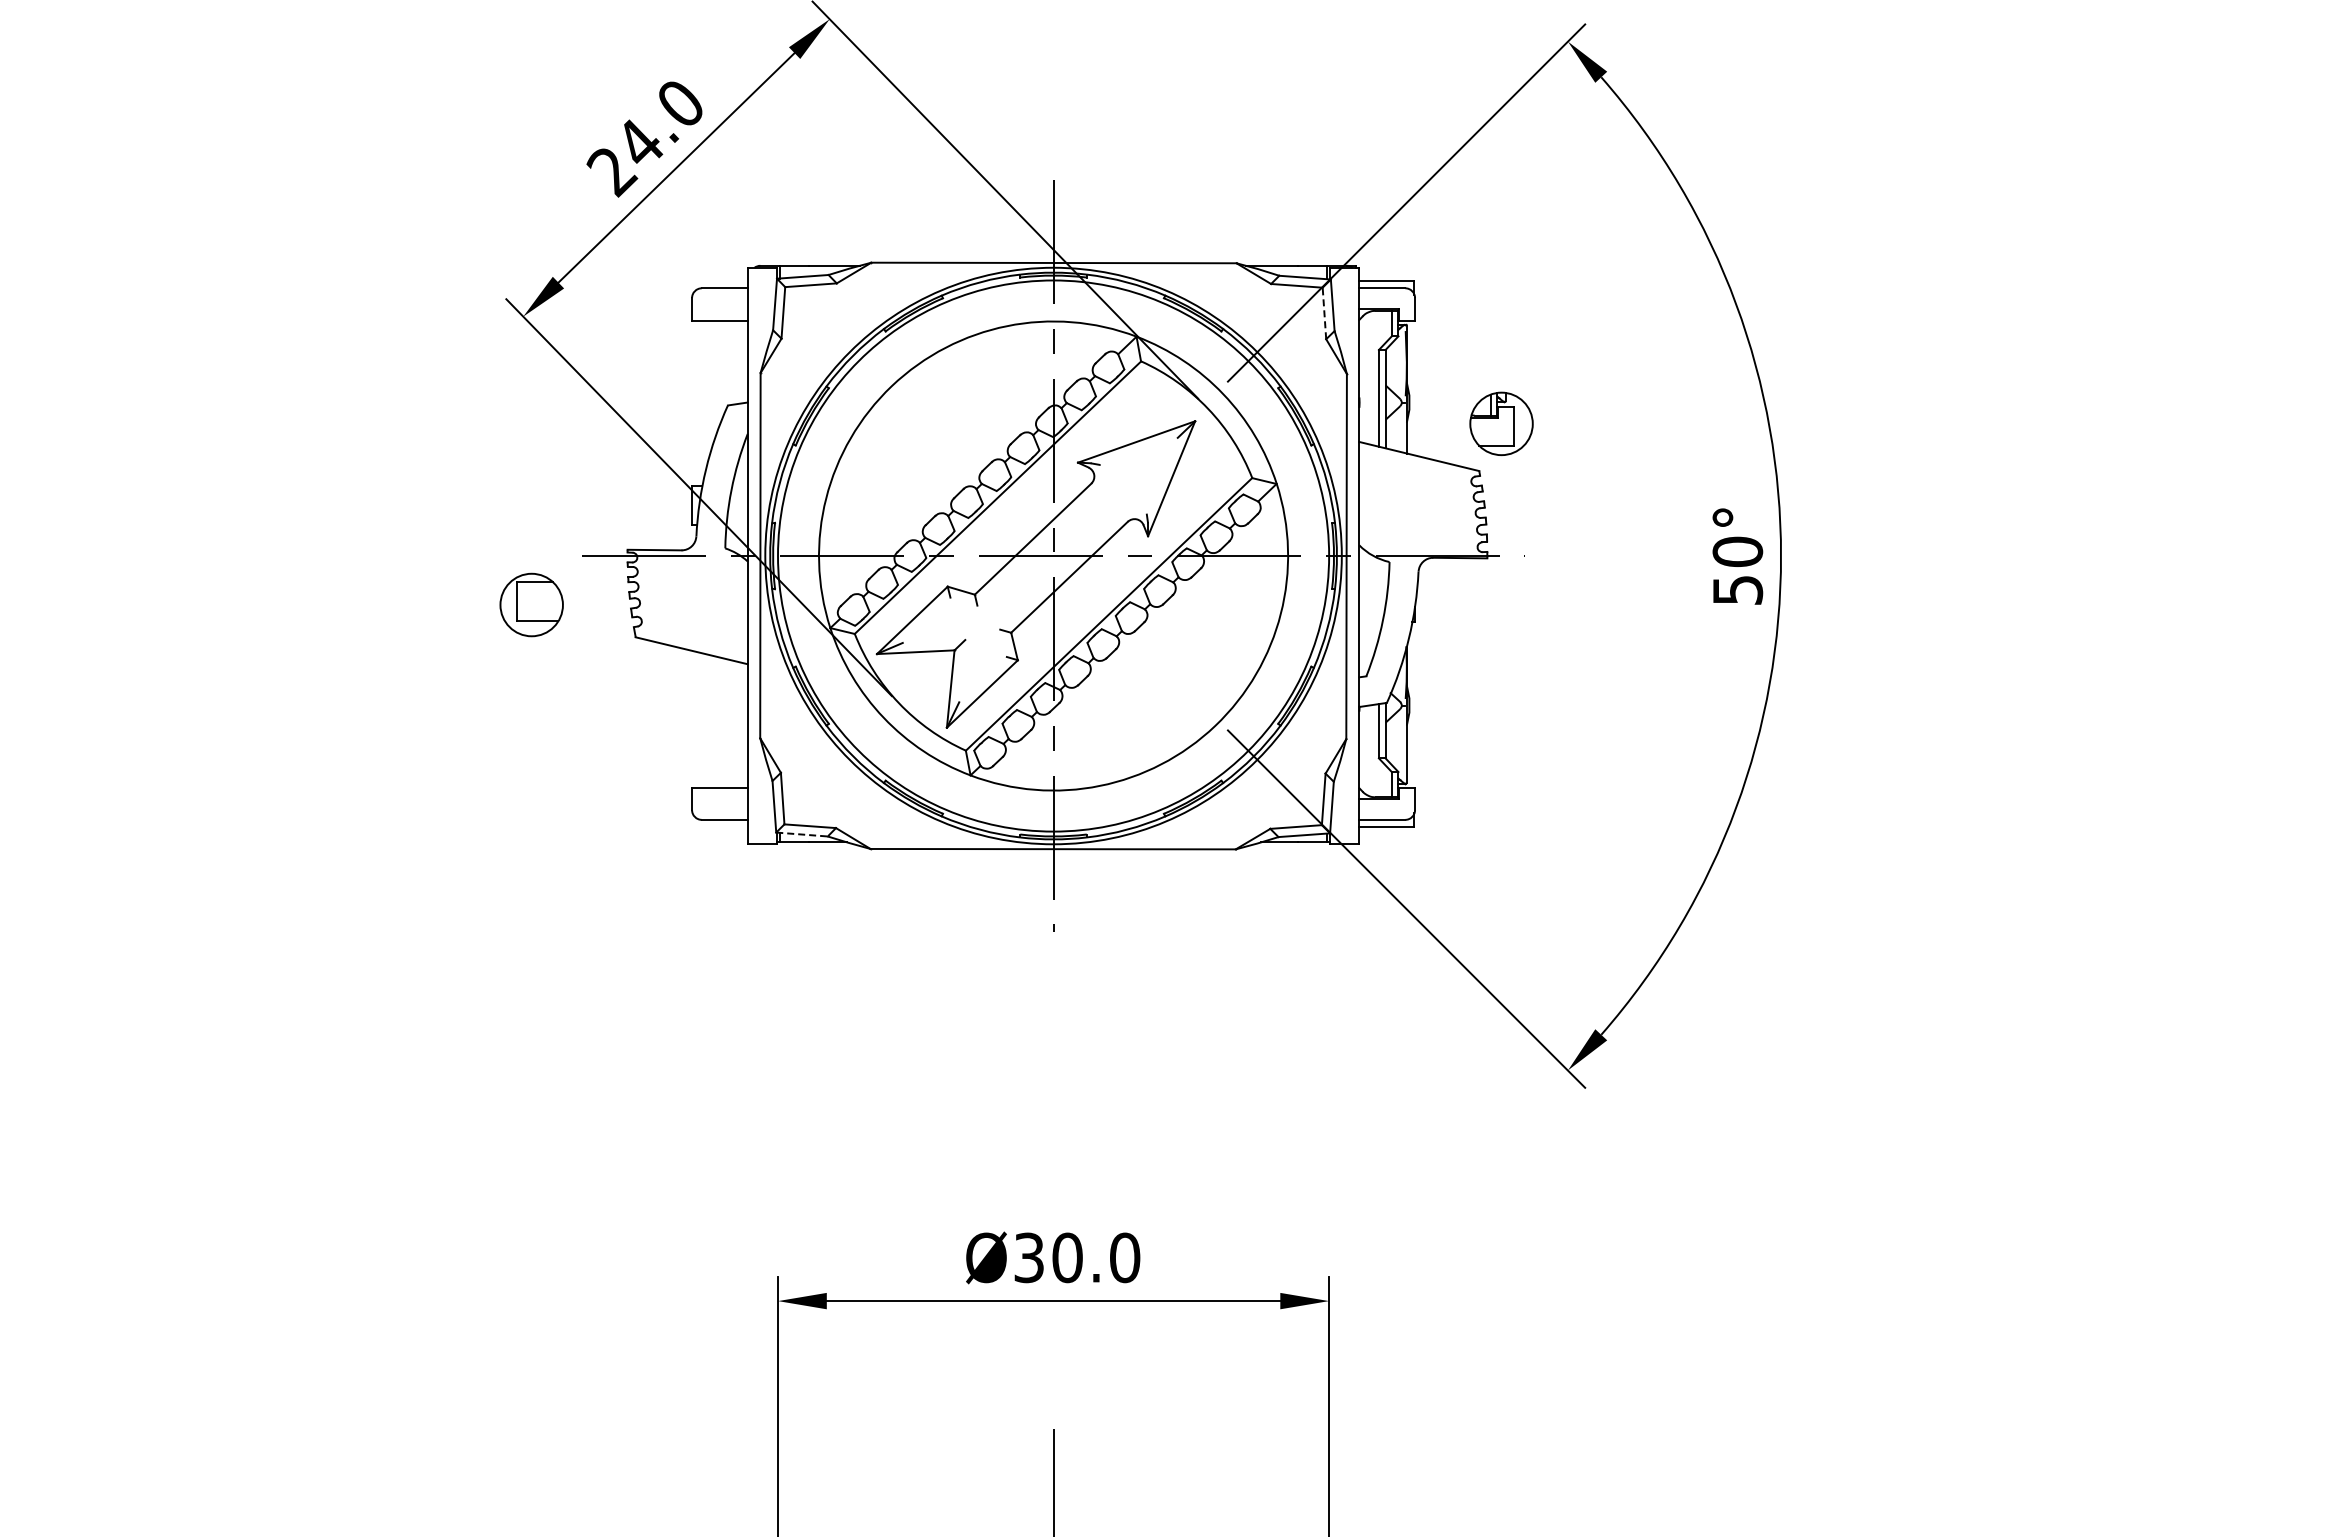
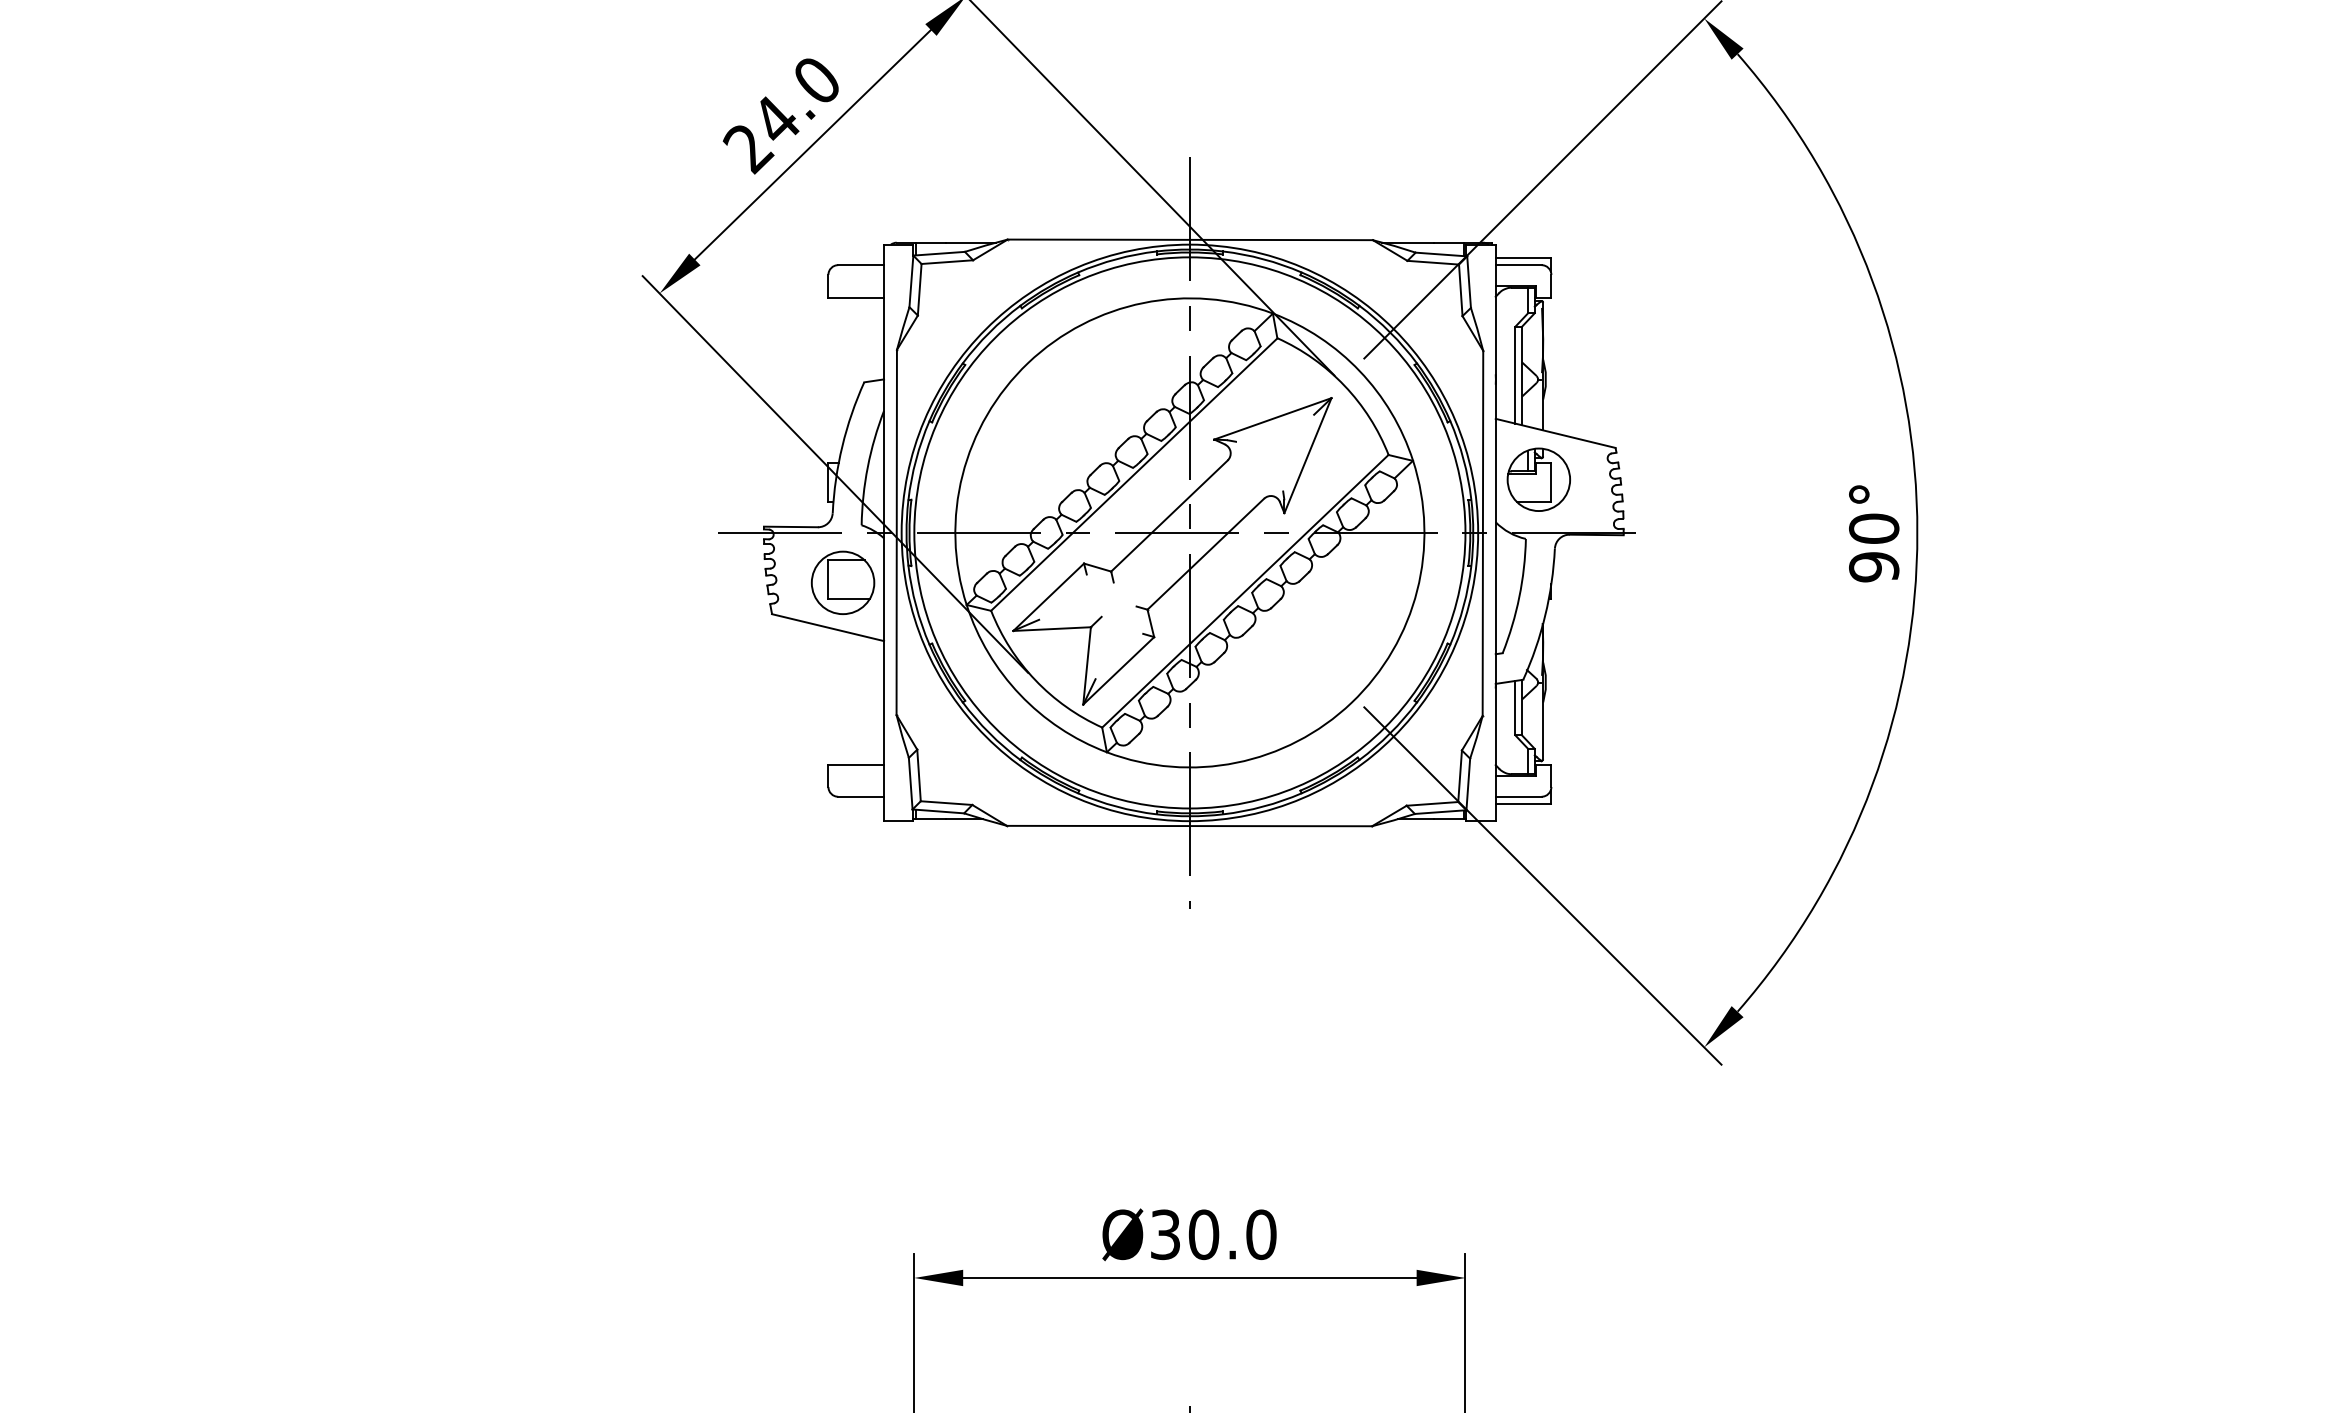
line: (1324, 313) -> (1460, 290), dashed -> solid
part: (1501, 423) -> (1538, 479), moved
text: (1737, 590) -> (1873, 567), 50° -> 90°
part: (531, 604) -> (842, 582), moved
line: (802, 834) -> (938, 811), dashed -> solid

